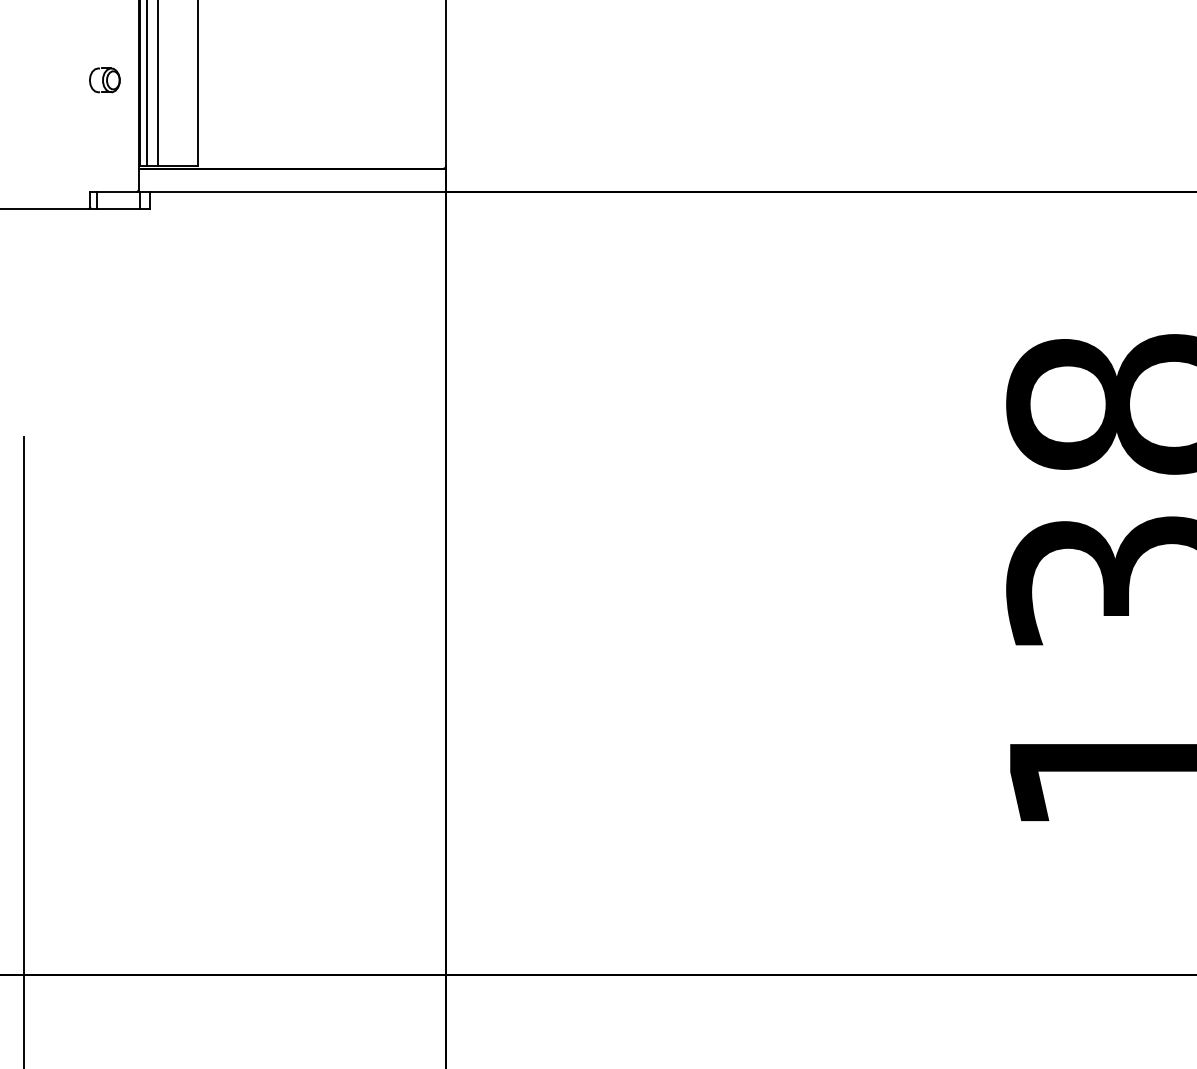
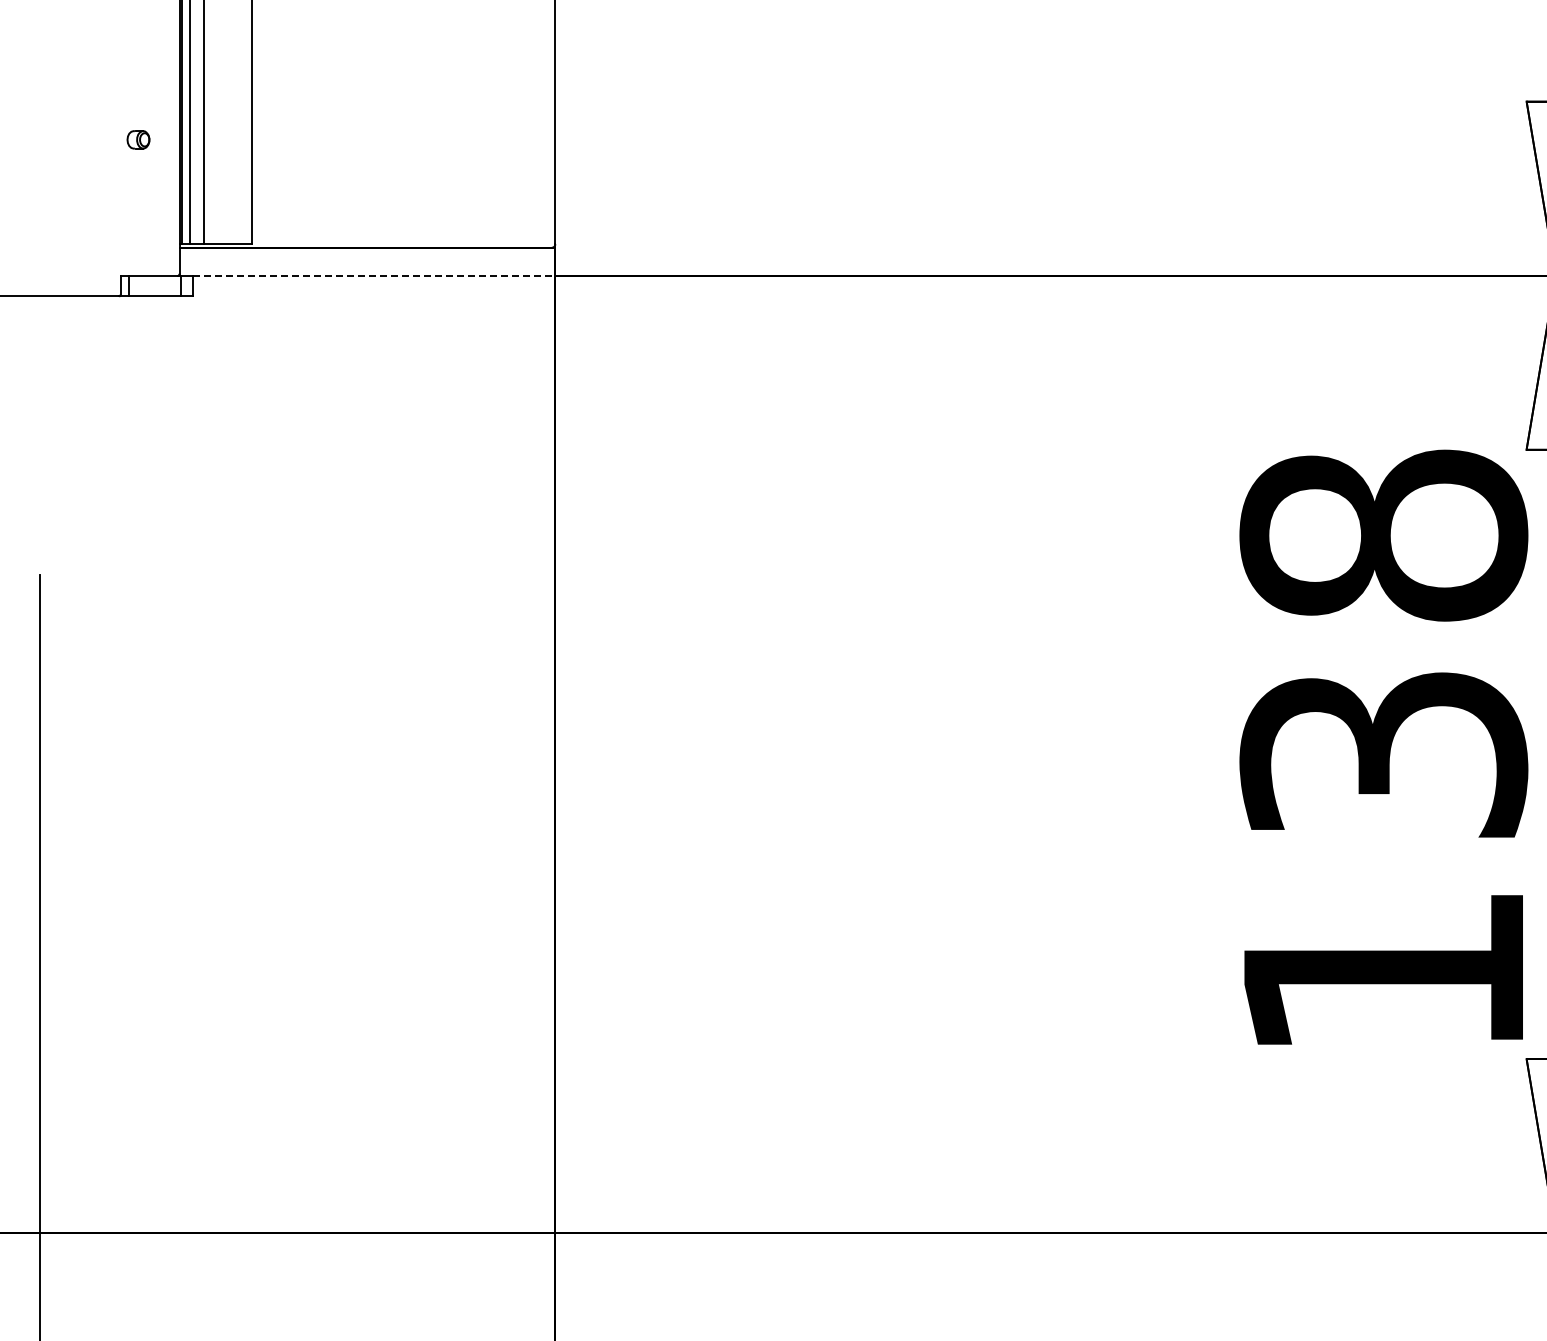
part: (104, 80) -> (138, 139), size x0.6
line: (298, 191) -> (374, 275), solid -> dashed

